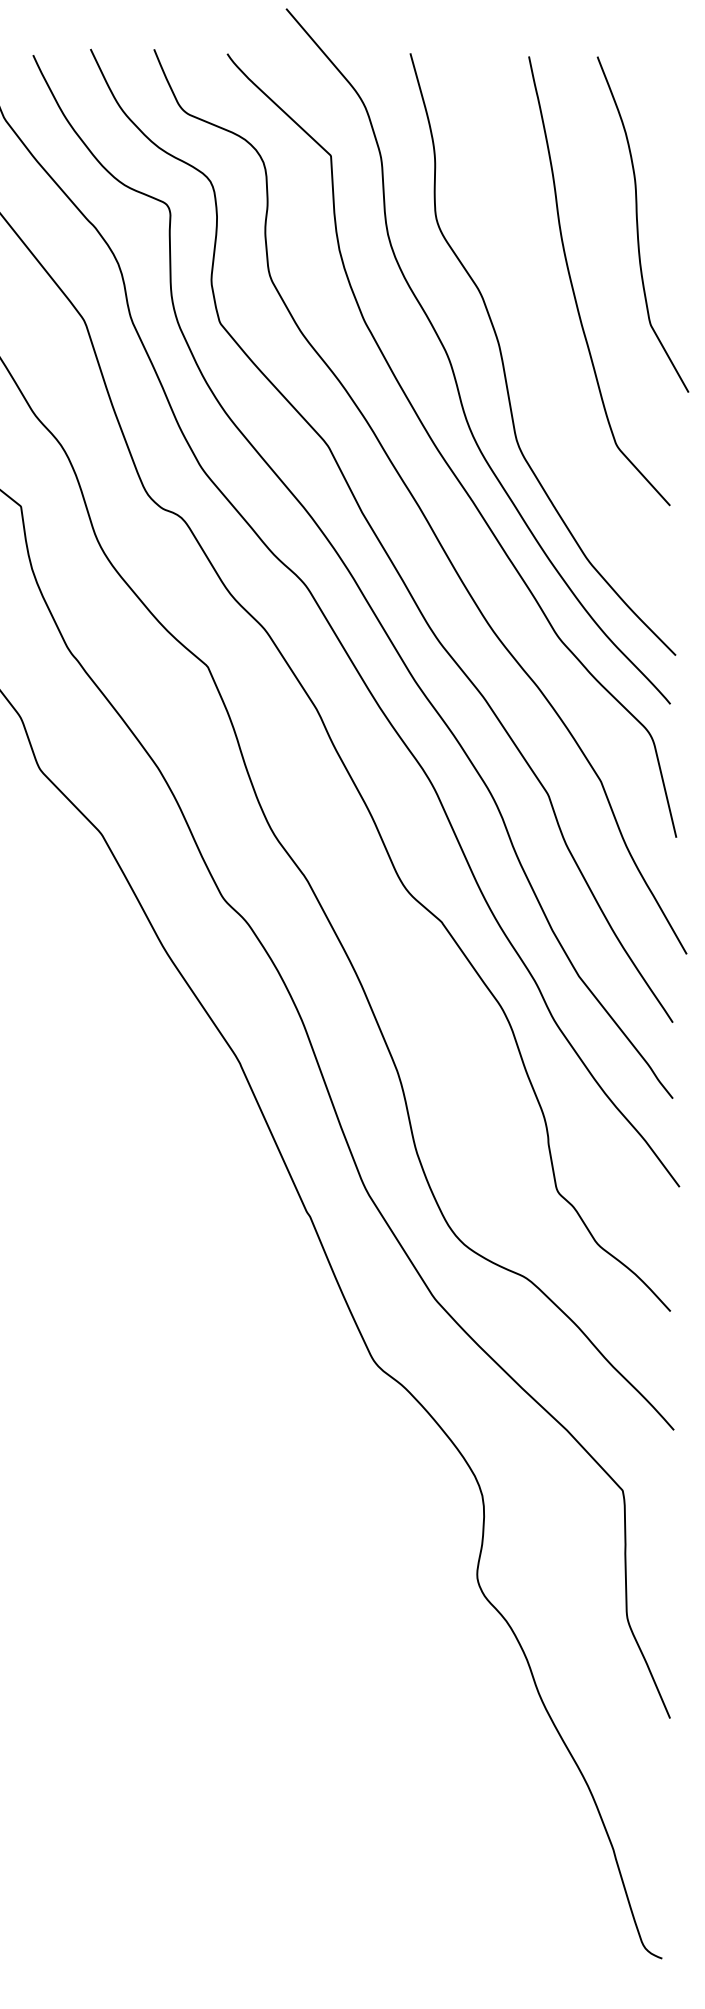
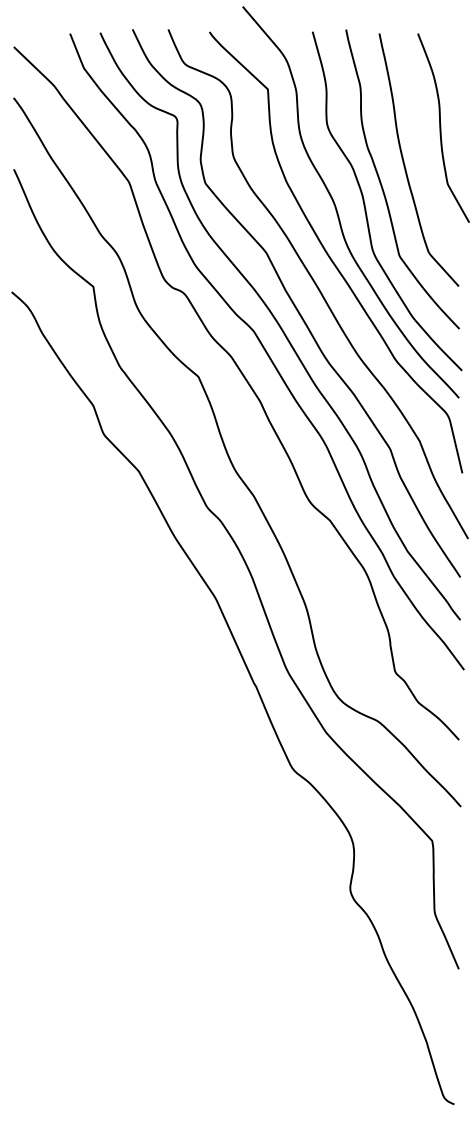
curve: (534, 326) -> (382, 185), added

